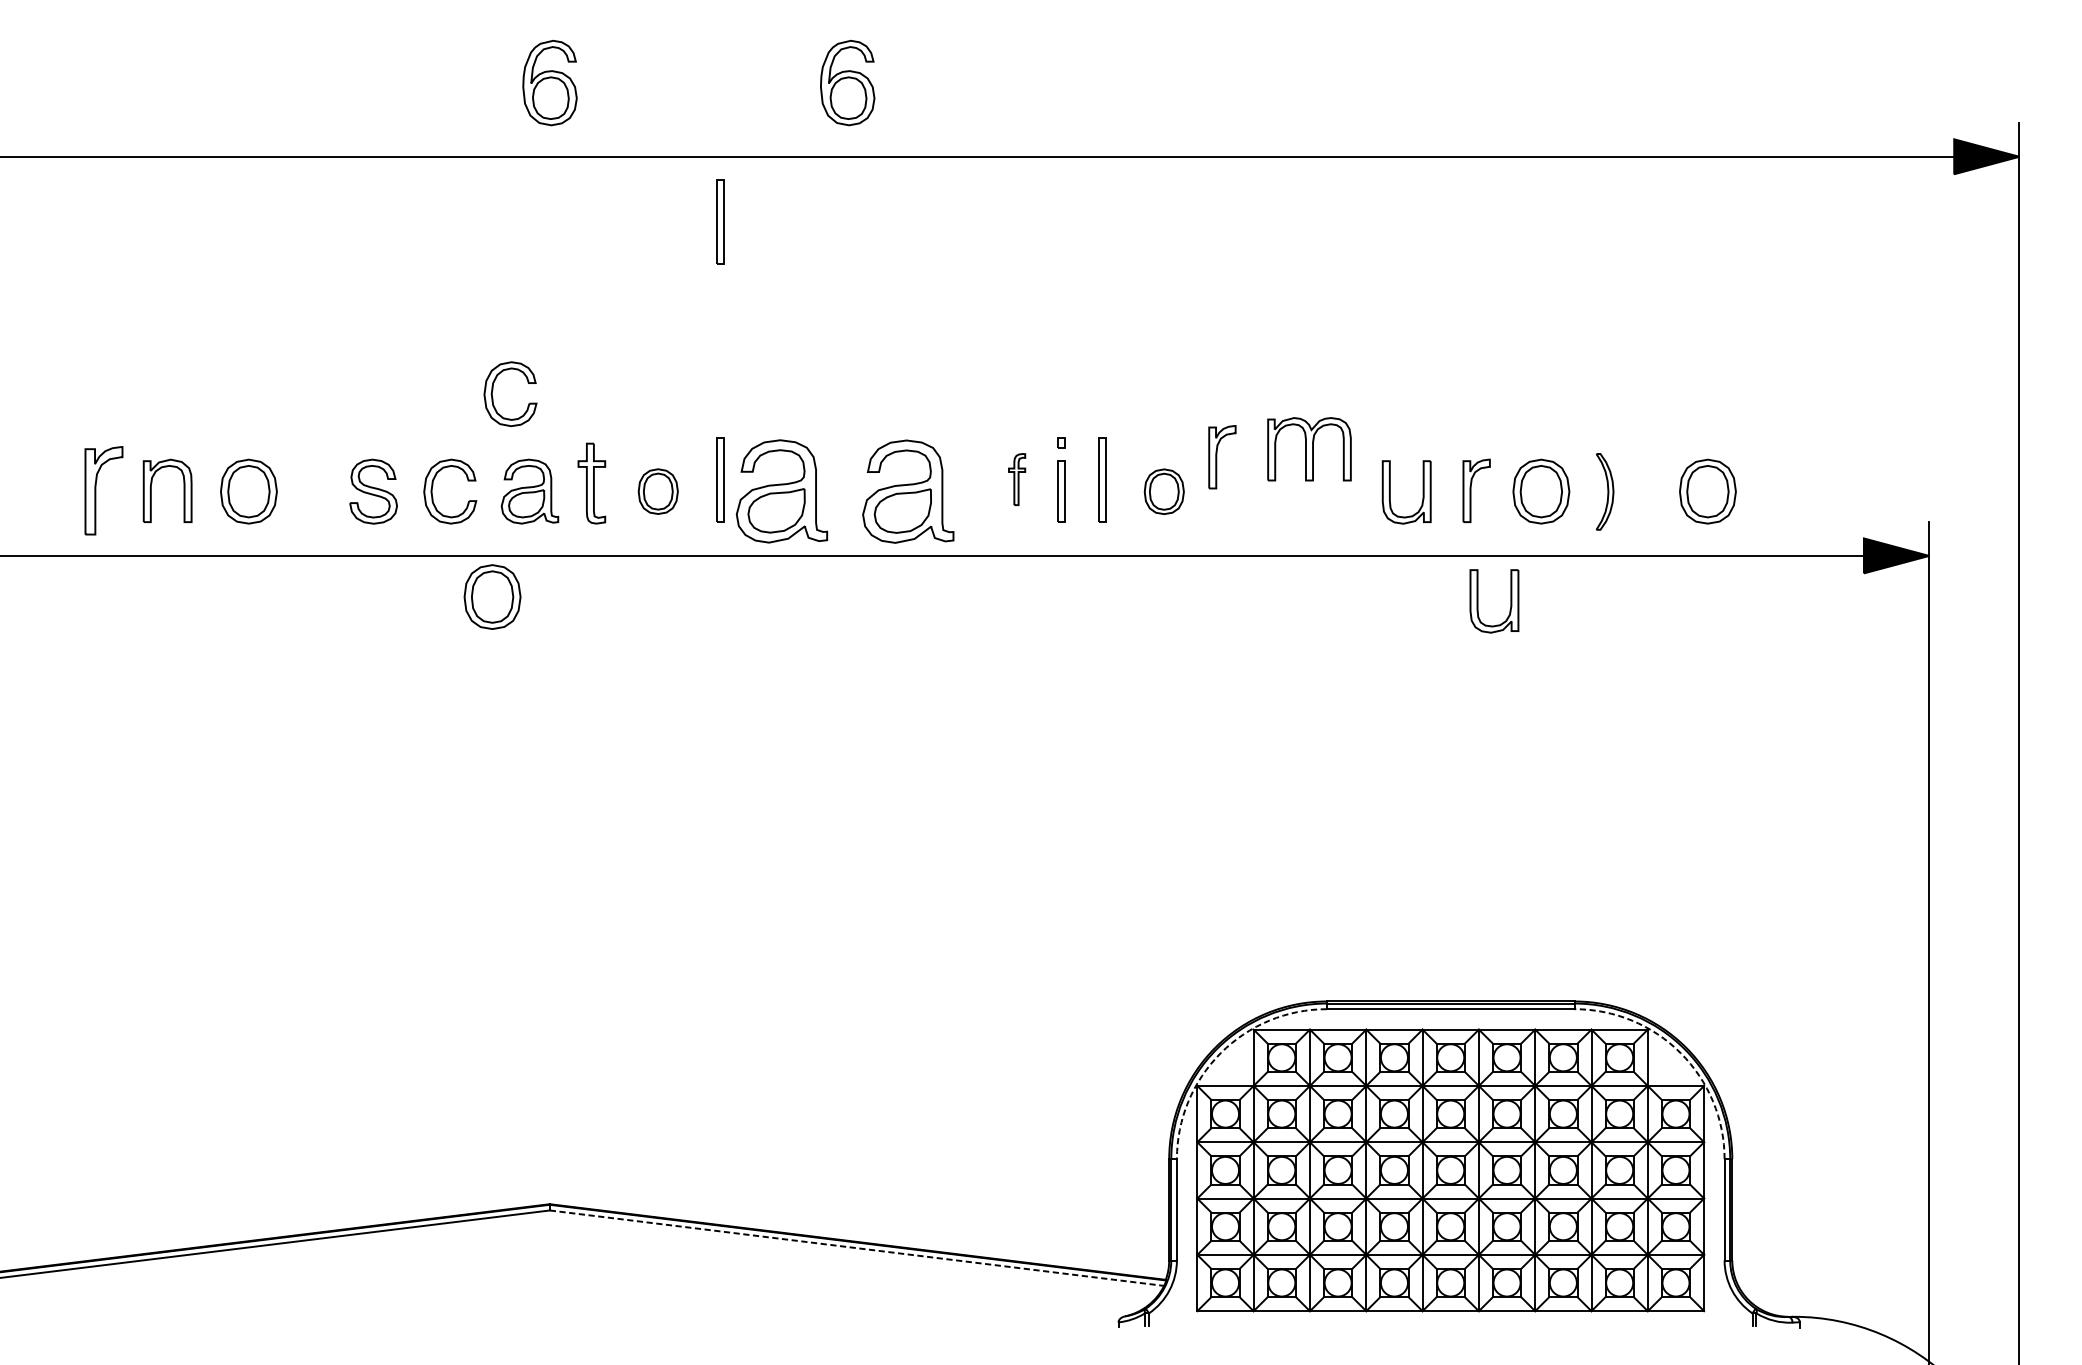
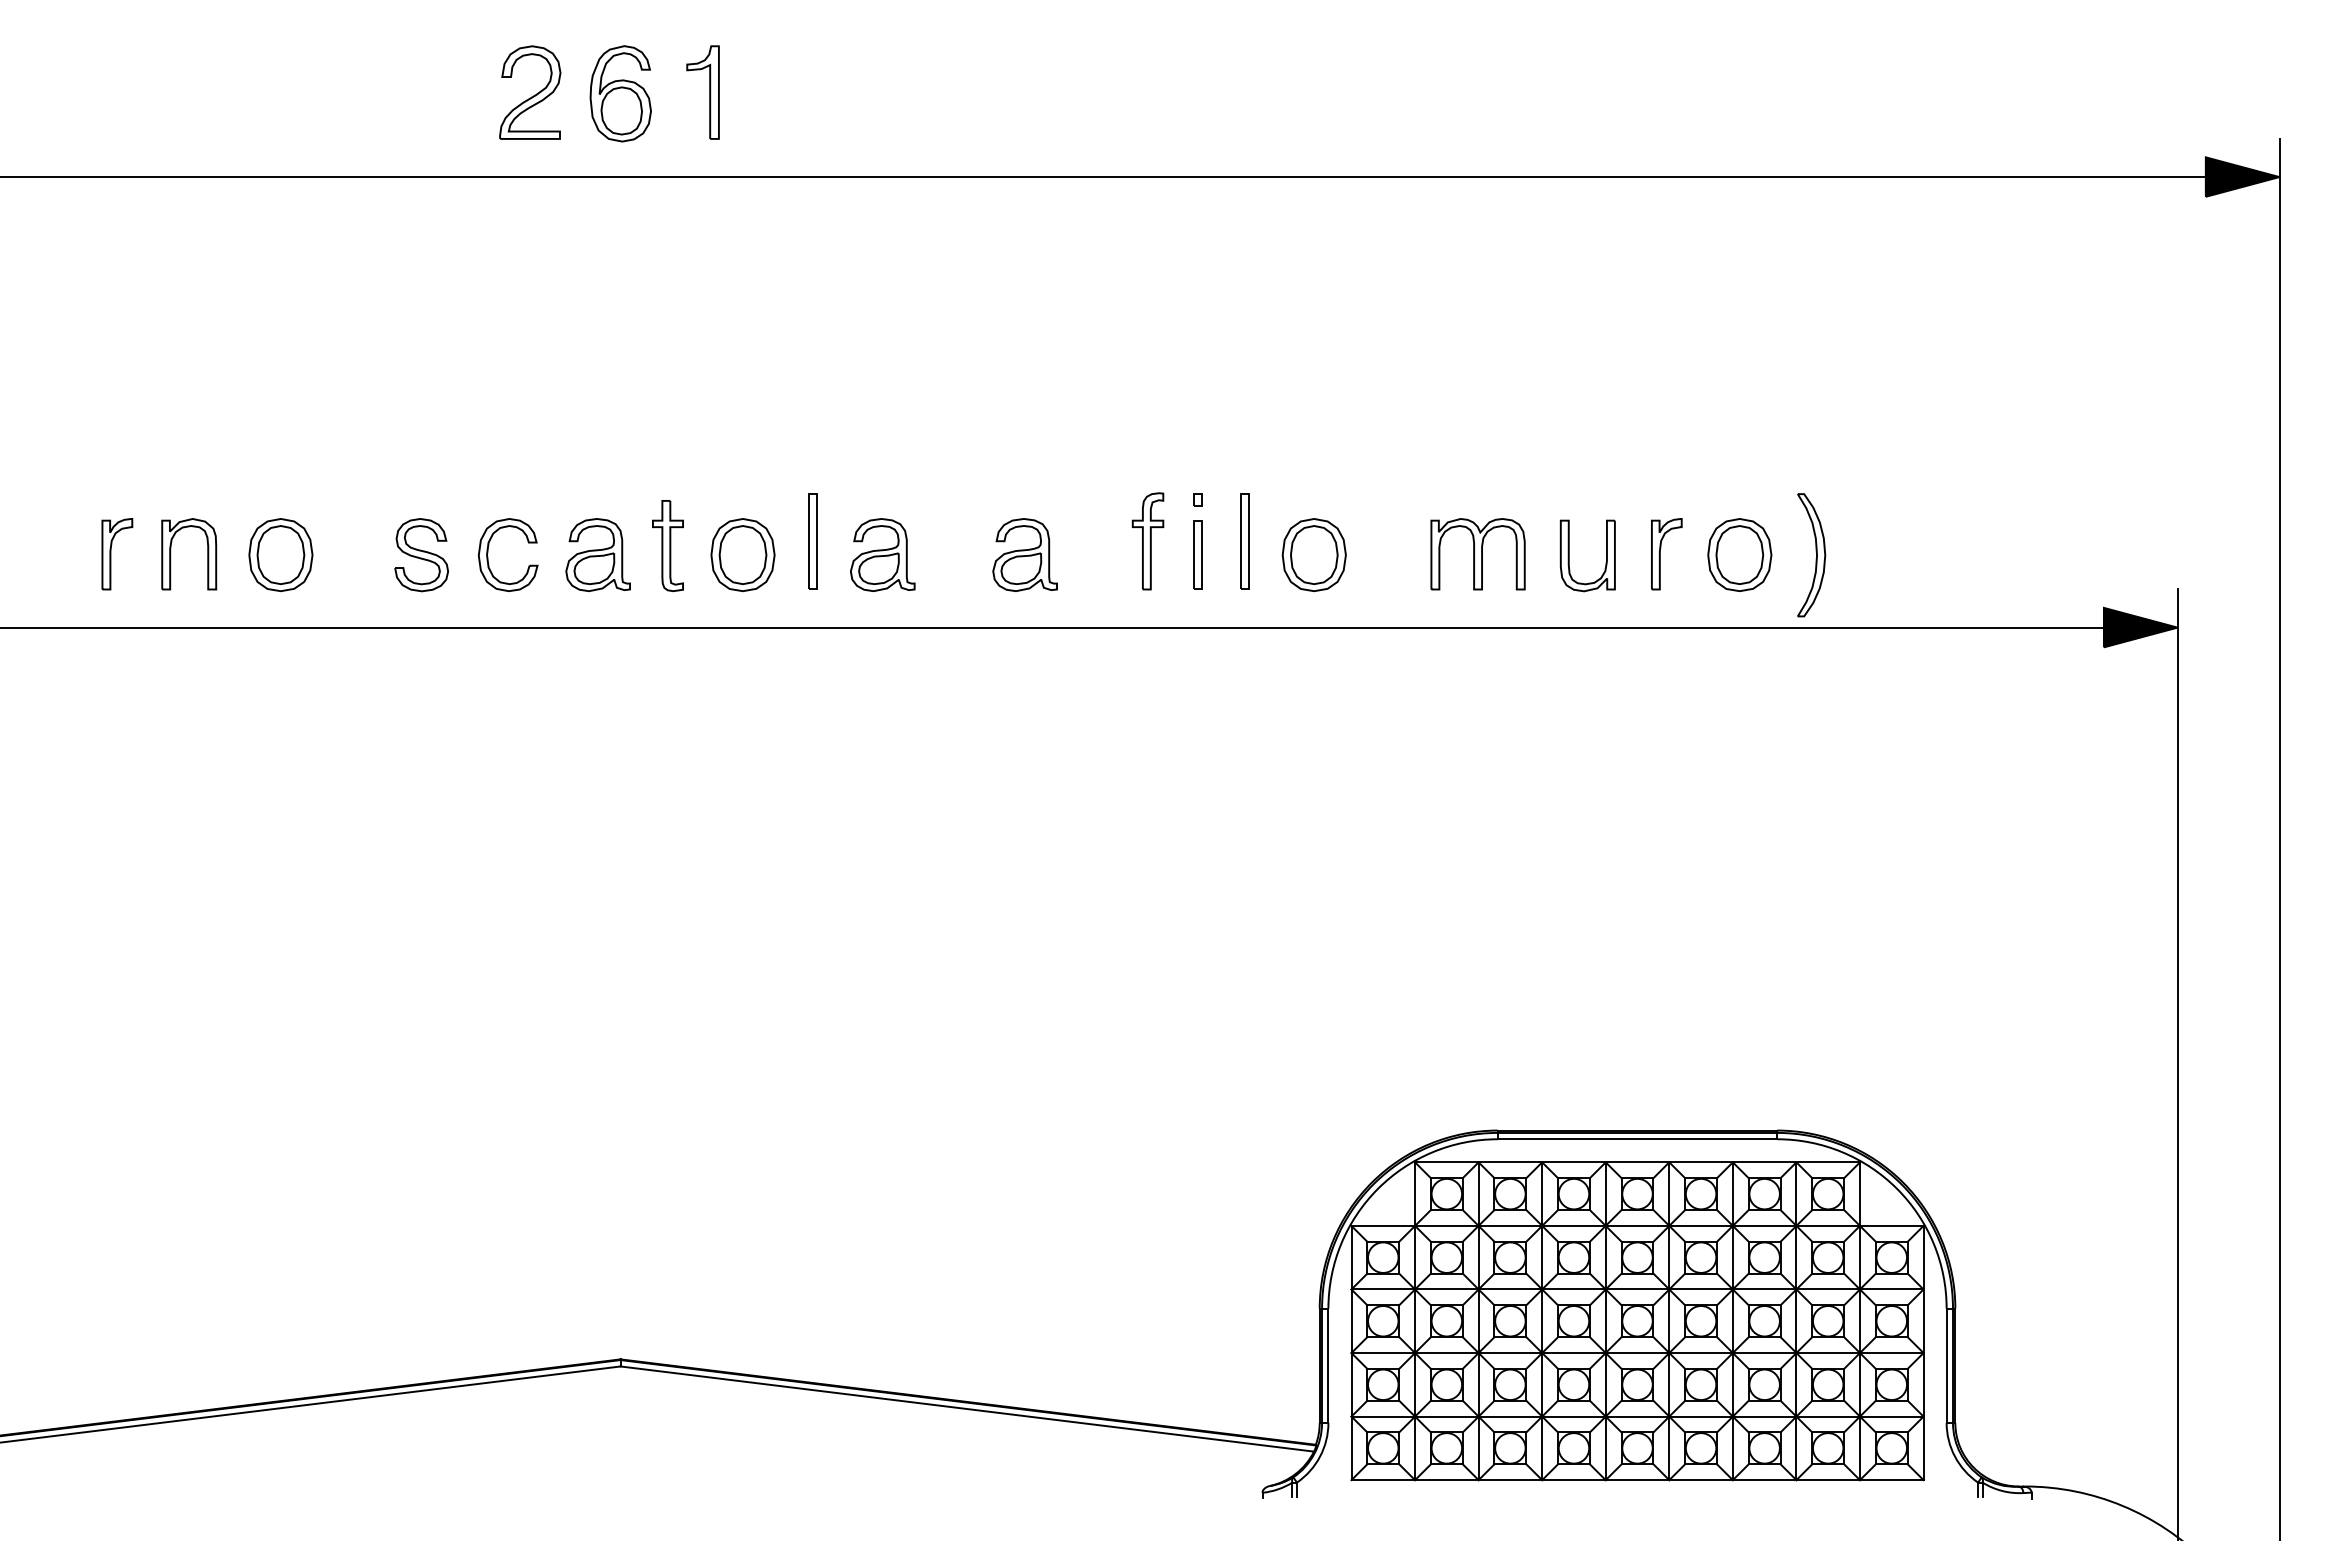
part: (470, 81) -> (530, 92), added
part: (628, 81) -> (709, 92), added
part: (847, 82) -> (956, 93), removed
part: (719, 221) -> (812, 250), removed
part: (493, 392) -> (556, 443), removed
part: (1308, 449) -> (1477, 554), moved
part: (1222, 457) -> (1379, 516), removed
part: (1016, 479) -> (1147, 541), size x1.67
part: (104, 491) -> (117, 554), size x0.71
part: (657, 491) -> (742, 554), size x1.43
part: (907, 491) -> (1024, 554), size x0.62
part: (781, 492) -> (882, 555), size x0.62
part: (1163, 492) -> (1313, 555), size x1.43
part: (1604, 492) -> (1811, 555), size x1.43
part: (1707, 492) -> (1927, 555), removed
part: (492, 597) -> (555, 674), removed
part: (1478, 600) -> (1668, 678), removed
arc: (1221, 1052) -> (1378, 1188), dashed -> solid
arc: (1681, 1052) -> (1897, 1188), dashed -> solid
line: (857, 1248) -> (967, 1409), dashed -> solid

